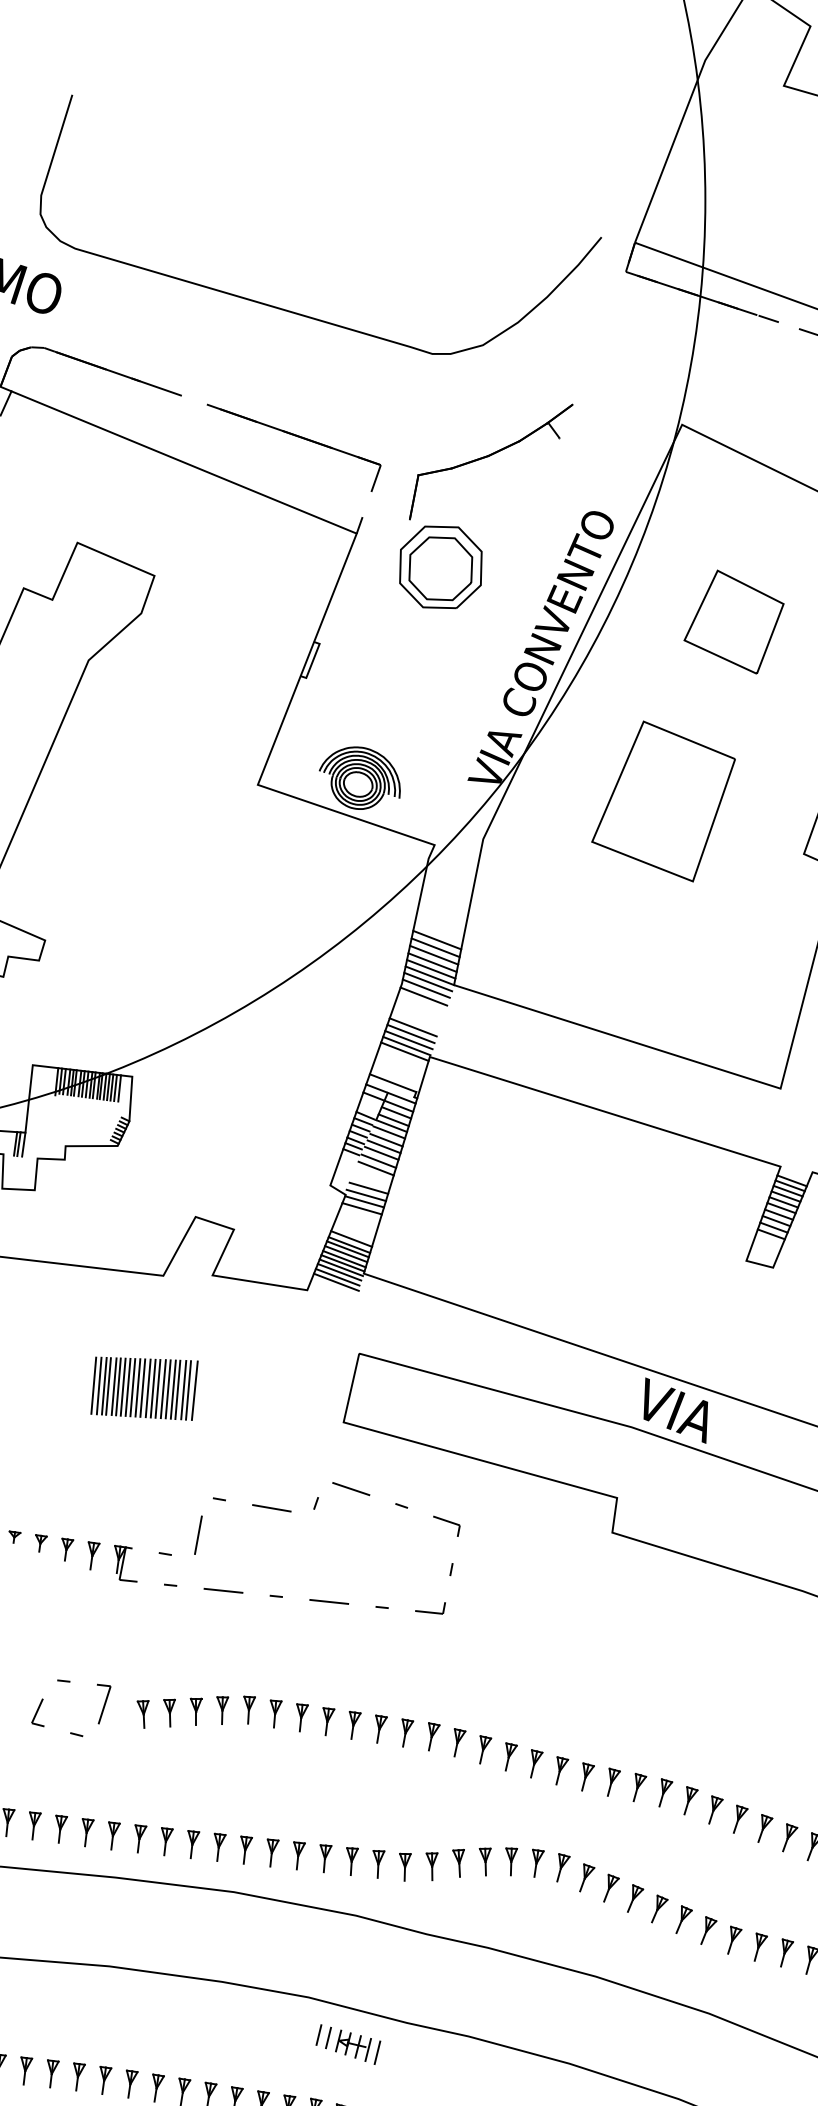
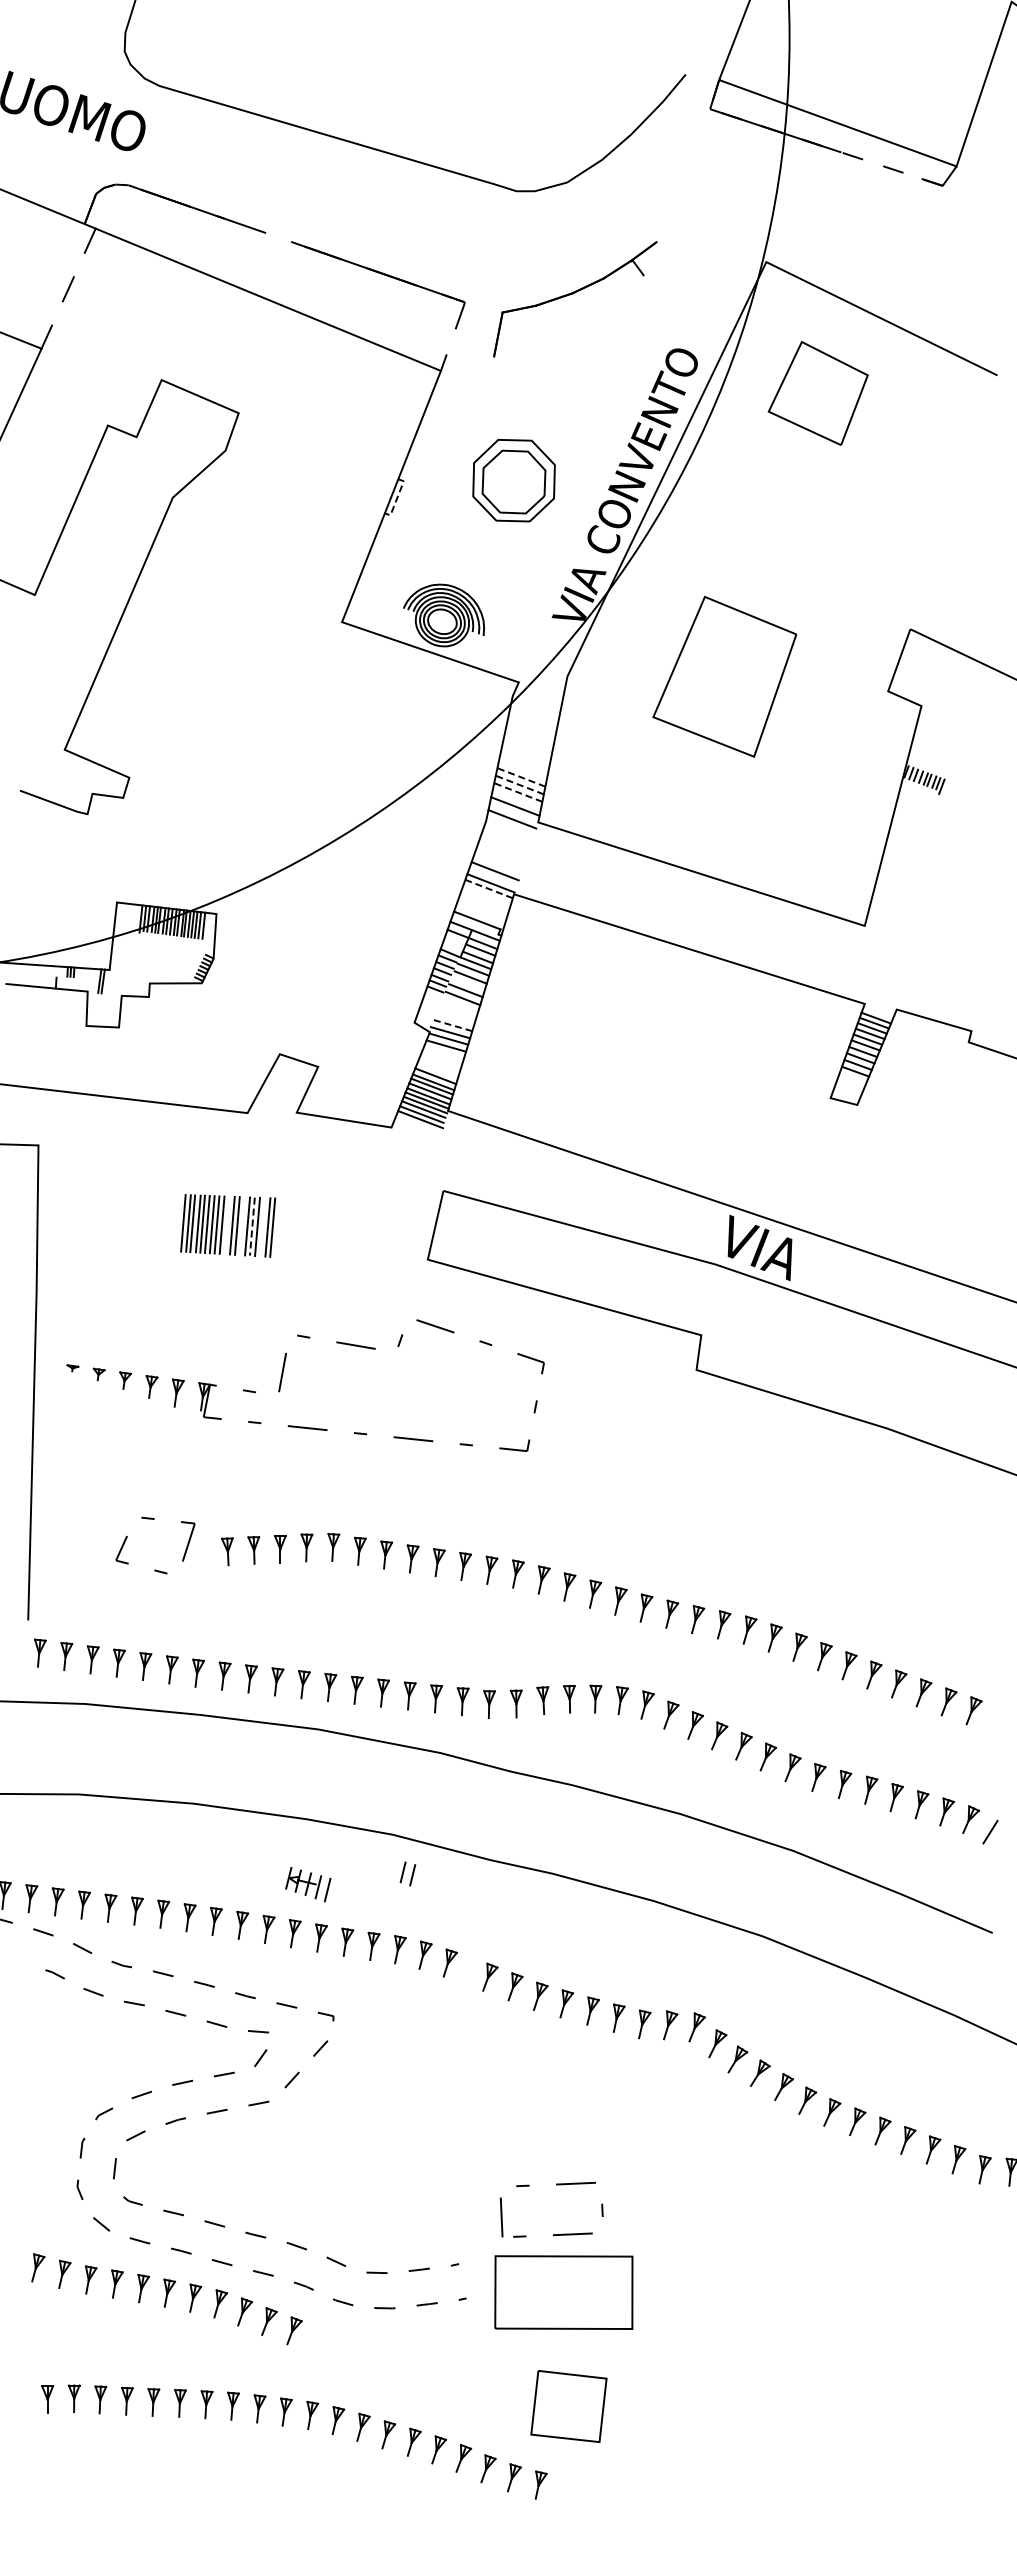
part: (440, 567) -> (513, 480), moved
part: (733, 622) -> (817, 393), moved
line: (313, 661) -> (397, 498), solid -> dashed
part: (663, 801) -> (724, 676), moved
line: (437, 940) -> (521, 777), solid -> dashed
line: (435, 948) -> (519, 785), solid -> dashed
line: (434, 955) -> (518, 792), solid -> dashed
line: (432, 962) -> (516, 799), removed
line: (429, 975) -> (513, 812), removed
line: (426, 988) -> (510, 825), removed
line: (423, 996) -> (507, 833), removed
line: (412, 1027) -> (496, 864), removed
line: (408, 1040) -> (492, 877), removed
line: (404, 1051) -> (488, 888), solid -> dashed
line: (23, 1144) -> (107, 981), removed
line: (383, 1146) -> (467, 983), removed
line: (376, 1168) -> (460, 1005), removed
line: (369, 1188) -> (453, 1025), solid -> dashed
line: (93, 1385) -> (177, 1222), removed
line: (142, 1388) -> (226, 1225), removed
line: (157, 1389) -> (241, 1226), removed
line: (168, 1390) -> (252, 1227), solid -> dashed
line: (177, 1390) -> (261, 1227), removed
line: (194, 1390) -> (278, 1227), removed
part: (358, 2047) -> (308, 1884), moved

